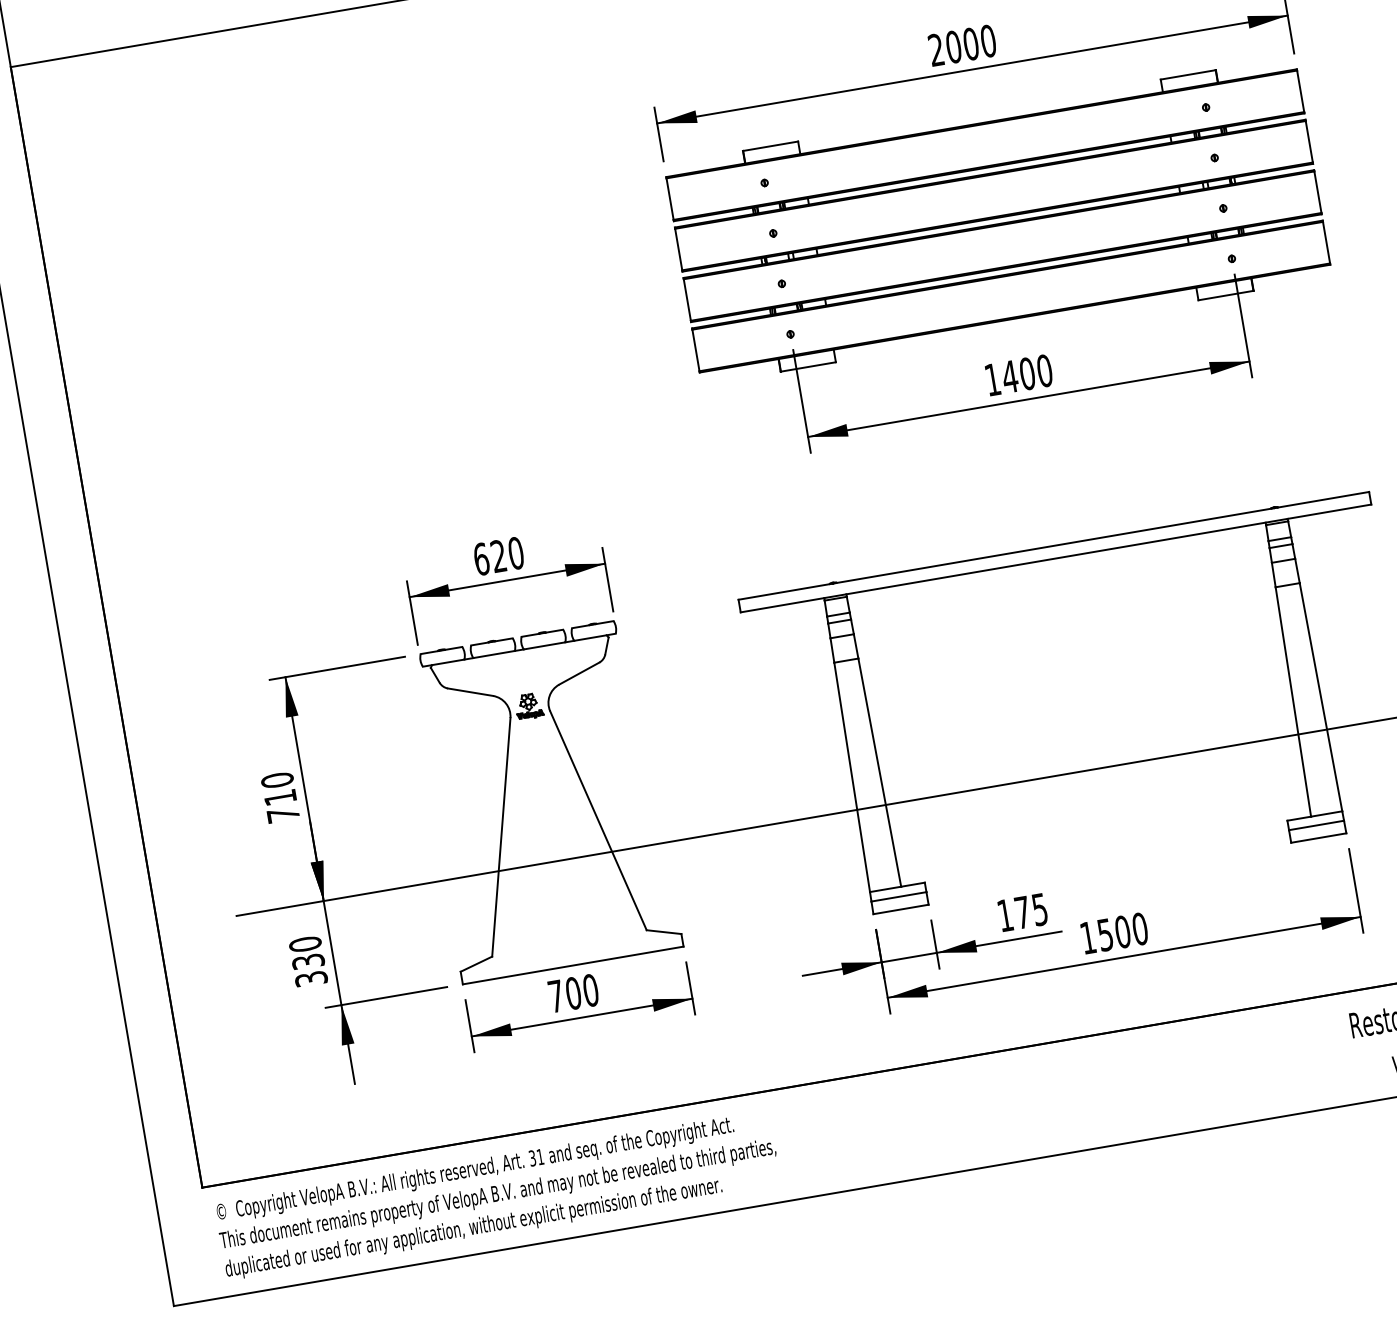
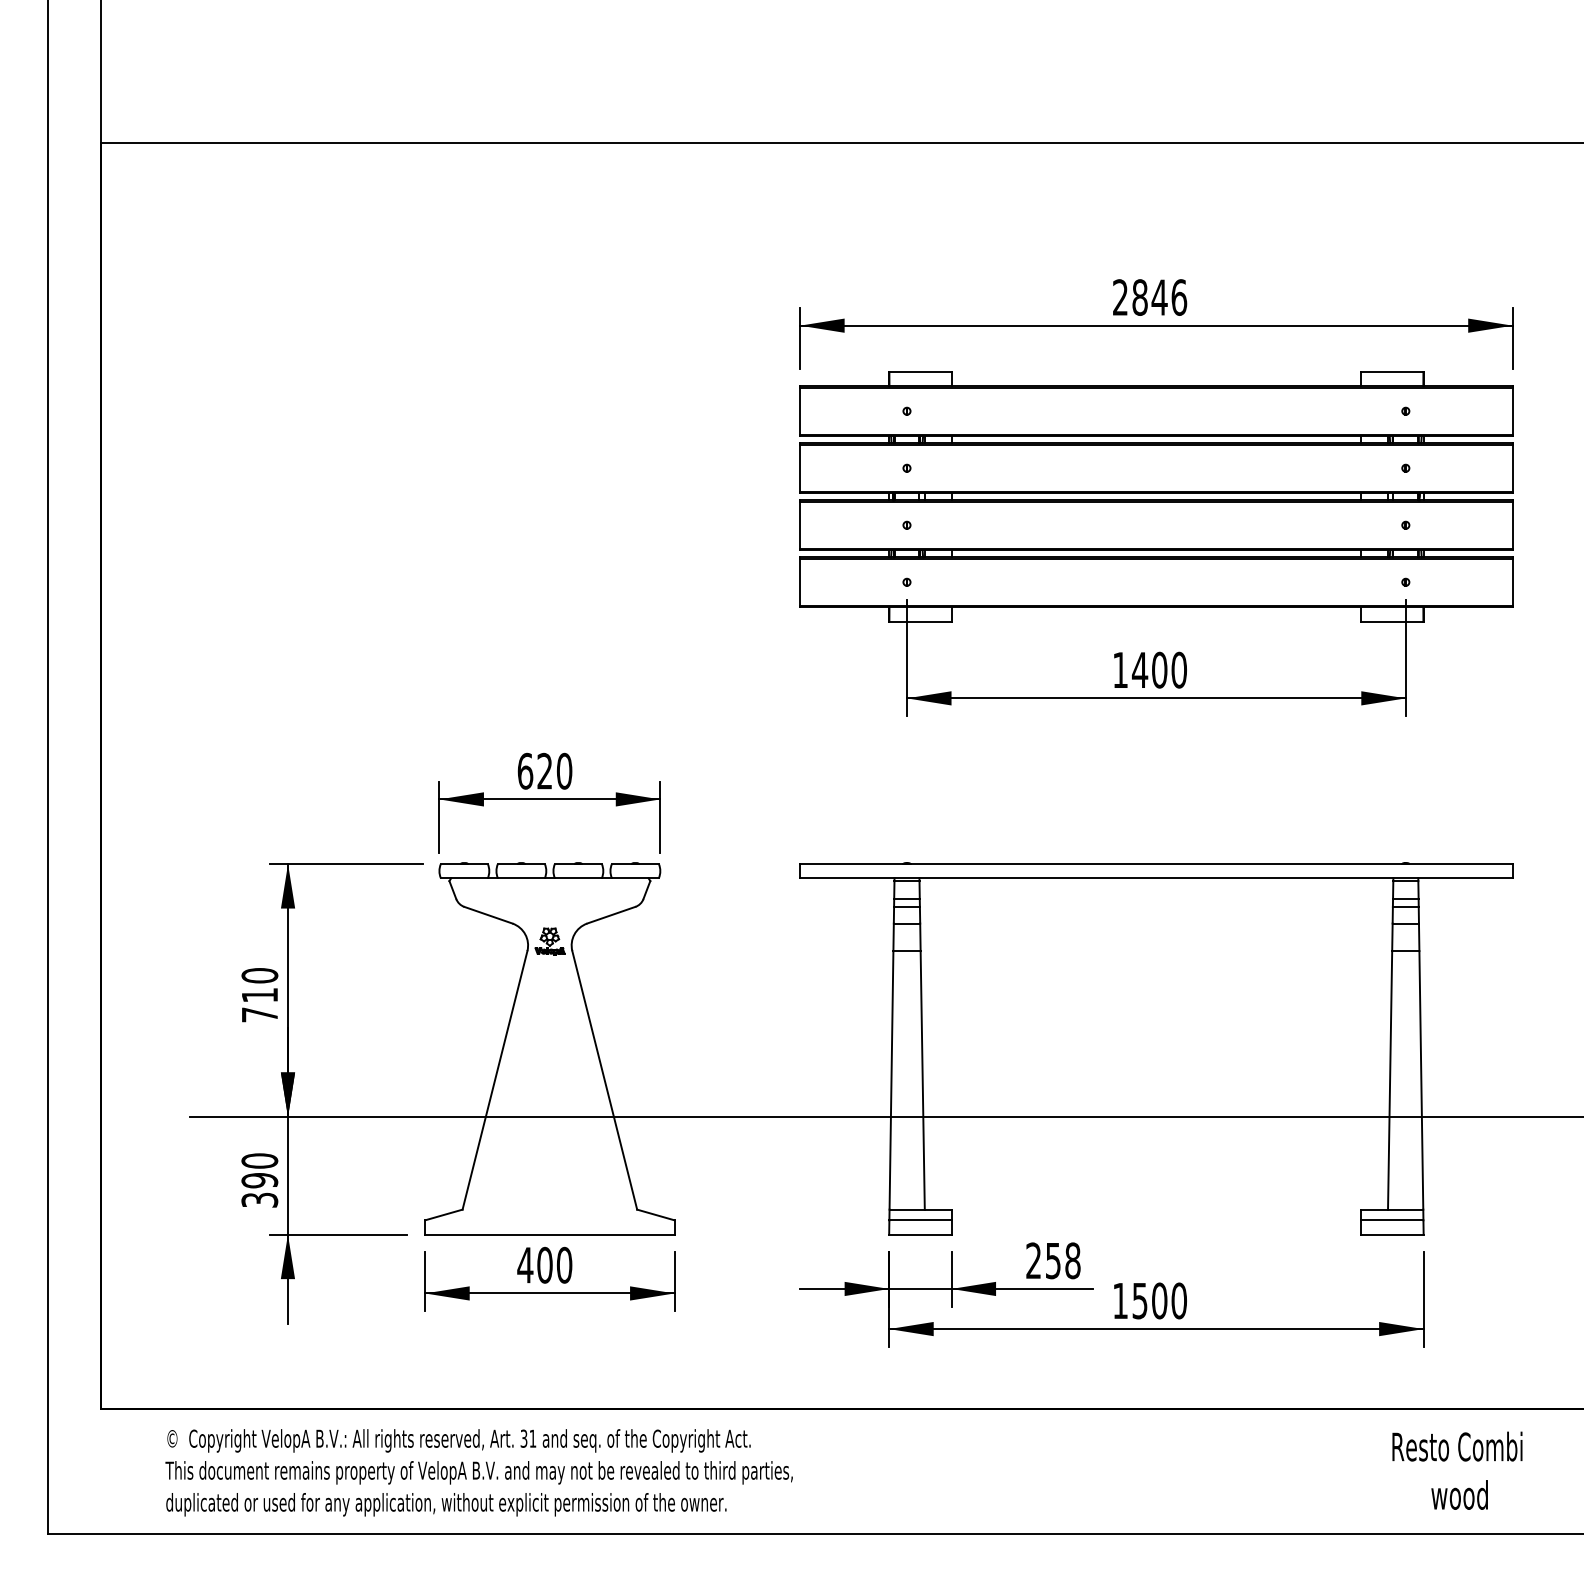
text: (970, 44) -> (1159, 297), 2000 -> 2846
text: (1022, 912) -> (1053, 1260), 175 -> 258
text: (308, 961) -> (259, 1180), 330 -> 390
text: (556, 996) -> (525, 1265), 700 -> 400
text: (497, 1195) -> (478, 1472), moved

